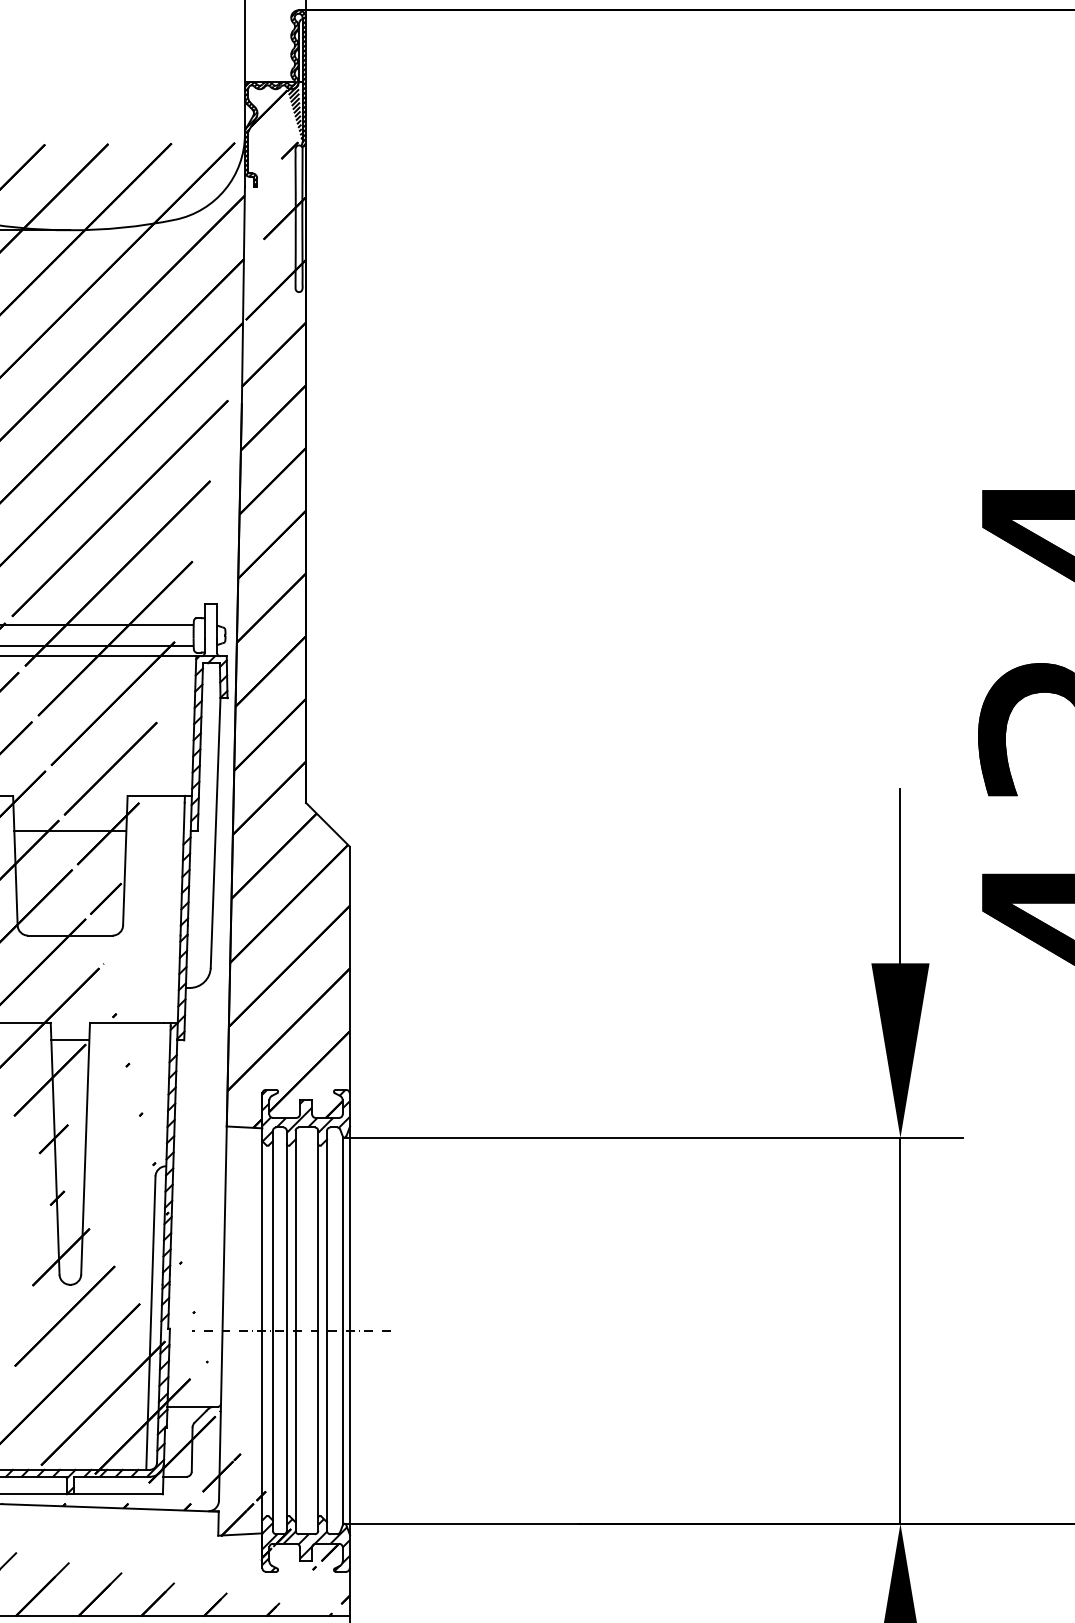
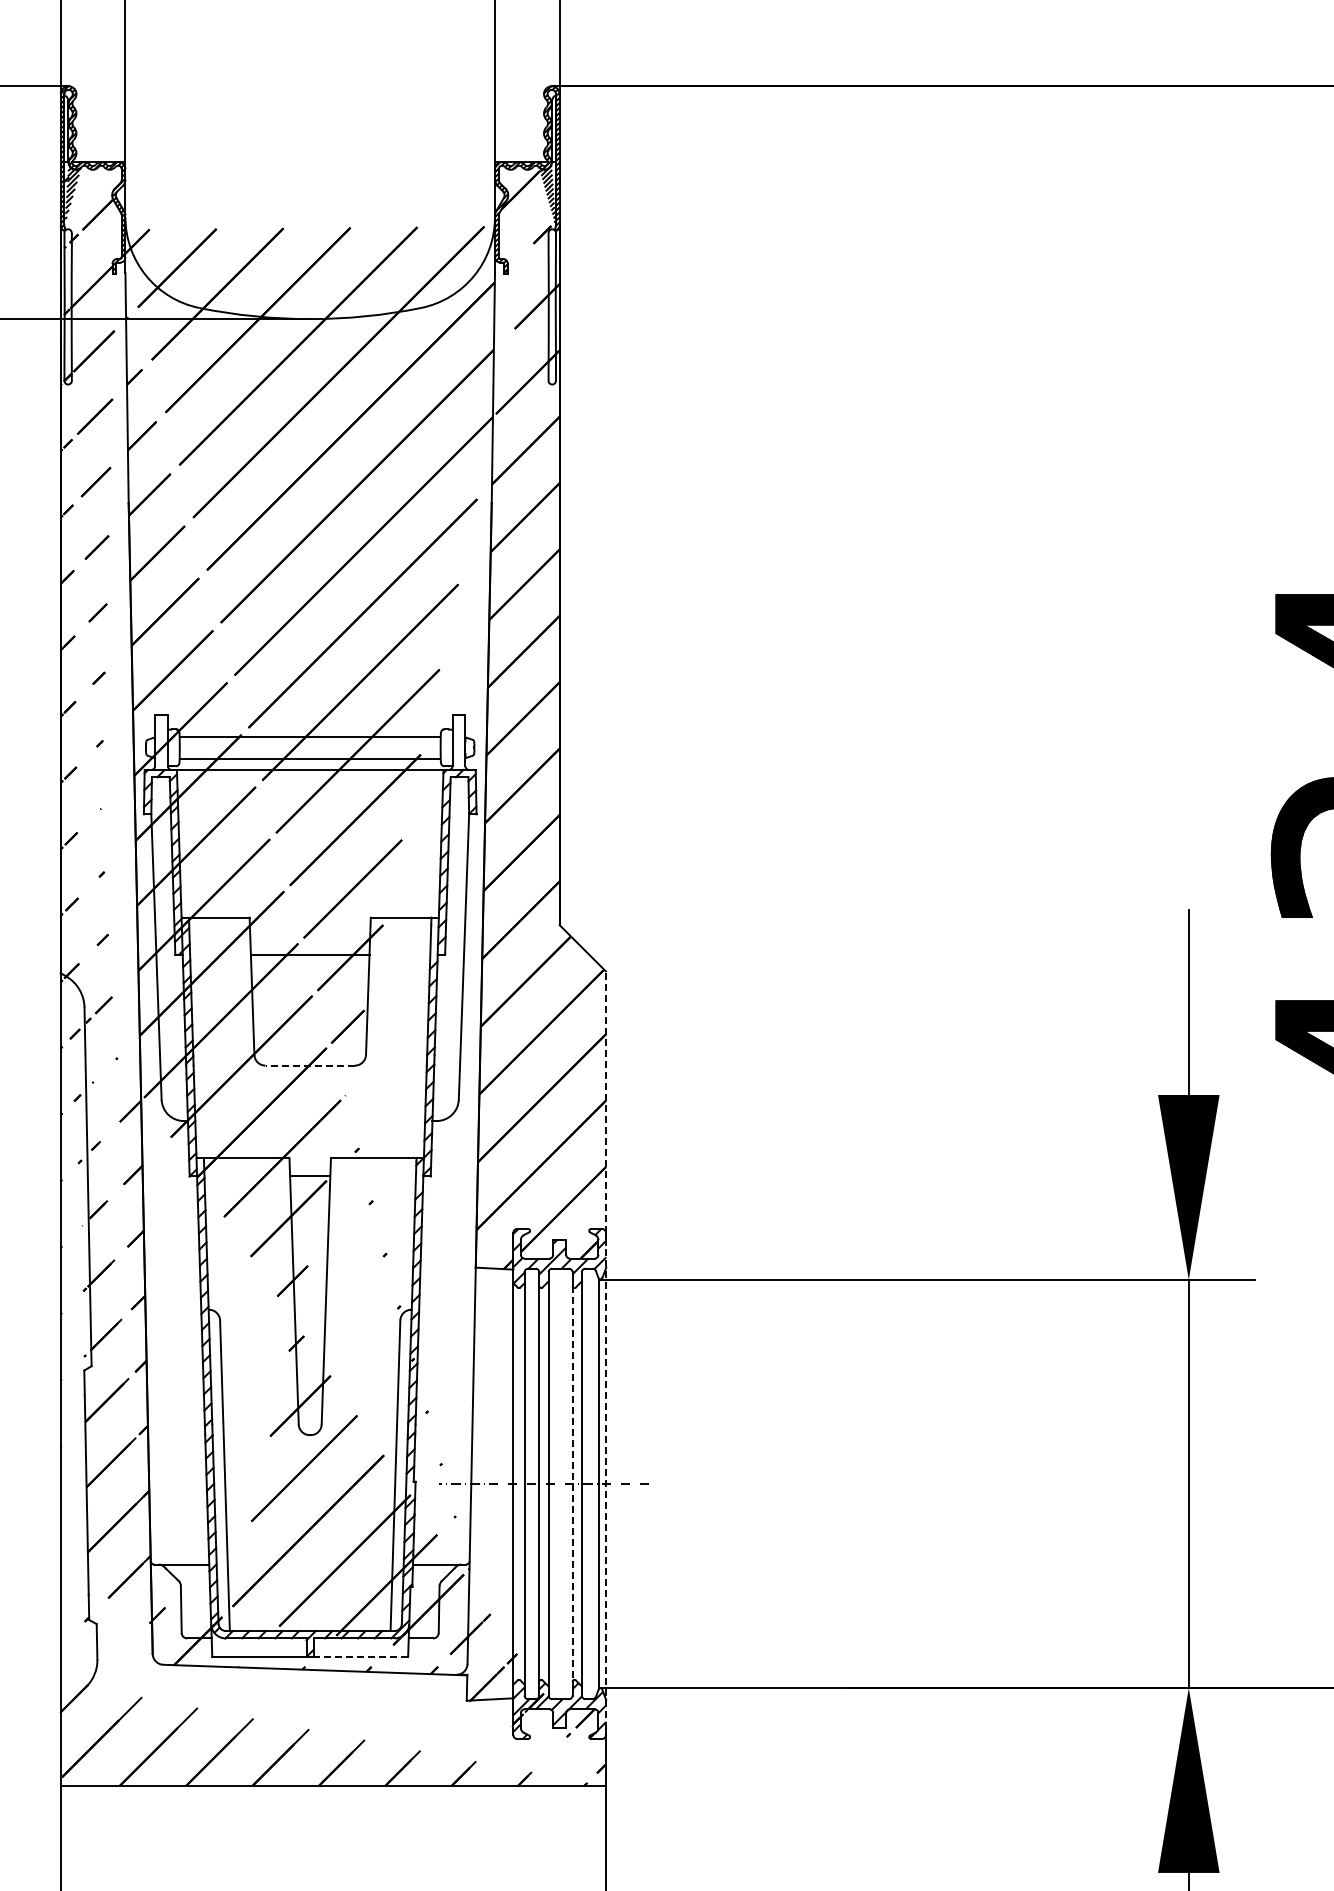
line: (70, 935) -> (310, 1065), solid -> dashed
line: (349, 970) -> (605, 1102), solid -> dashed
line: (318, 1330) -> (572, 1483), solid -> dashed
line: (350, 1333) -> (606, 1486), solid -> dashed
line: (117, 1493) -> (360, 1656), solid -> dashed

